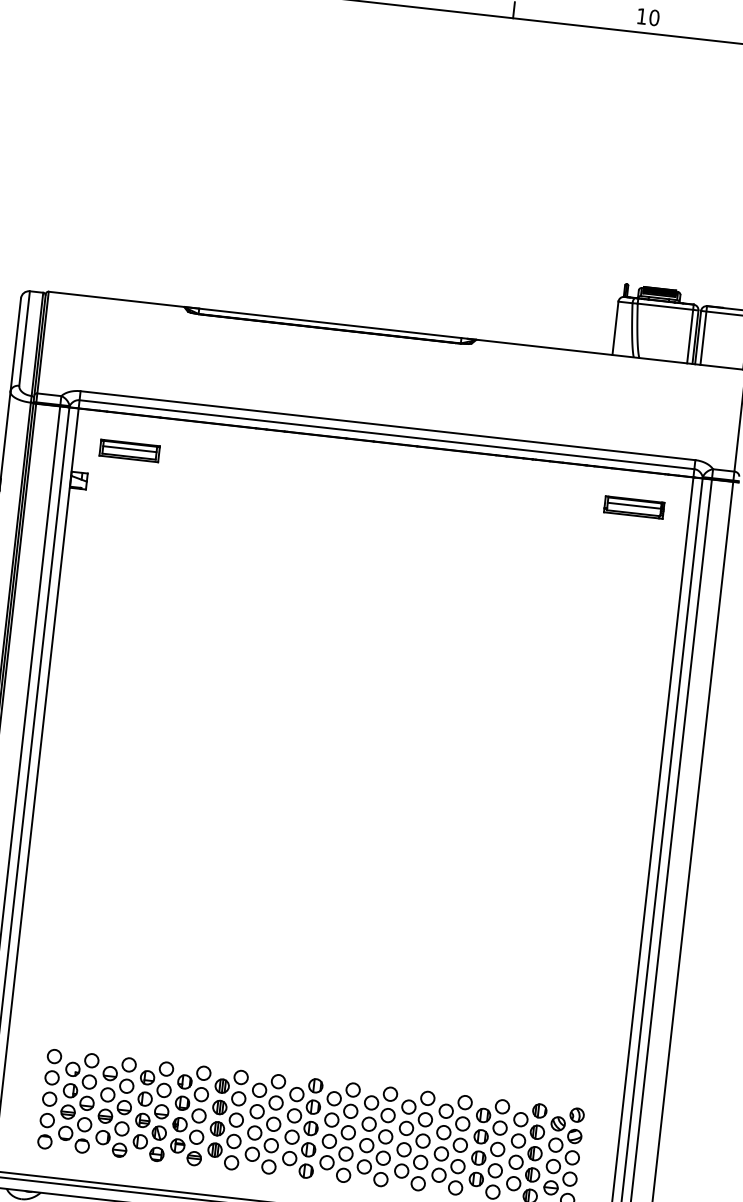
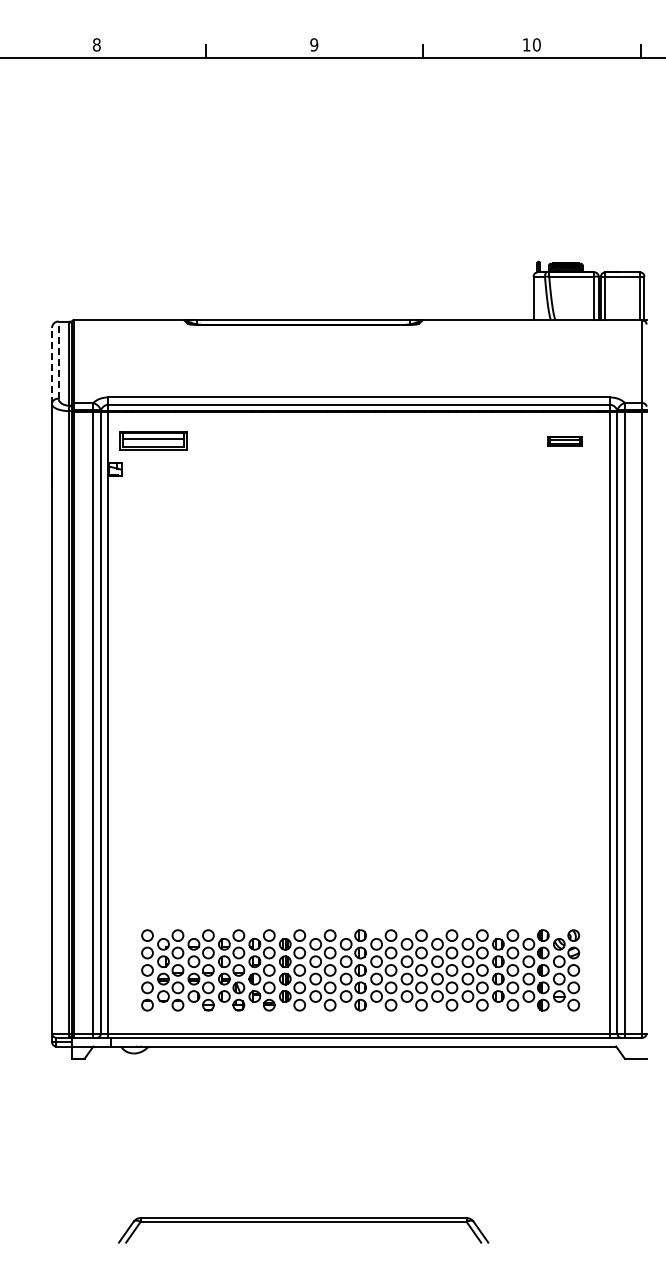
line: (24, 339) -> (58, 360), solid -> dashed
line: (16, 344) -> (52, 365), solid -> dashed
part: (128, 451) -> (152, 441), size x1.4
part: (633, 507) -> (564, 441), size x0.7

